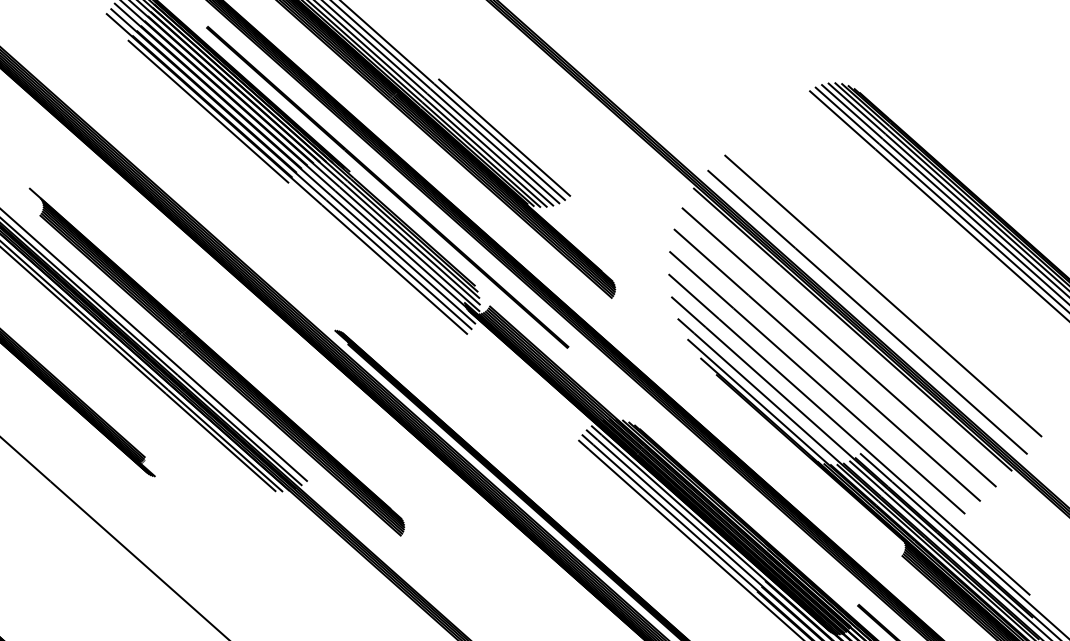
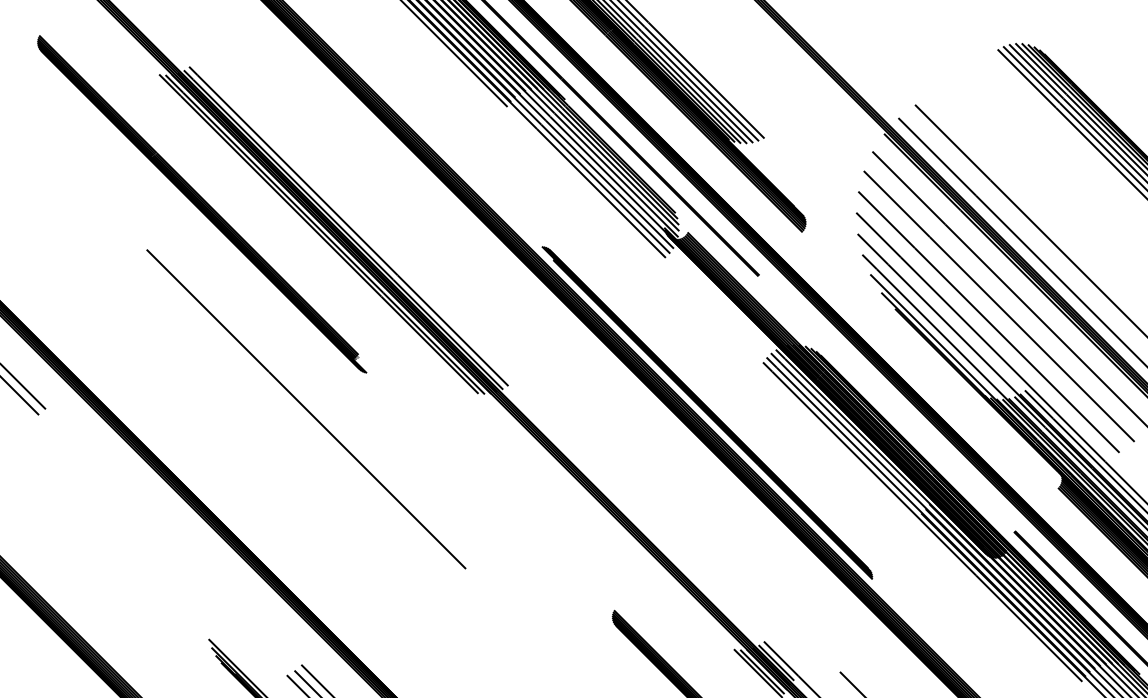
line: (504, 137) -> (710, 76), removed
part: (216, 361) -> (430, 269), removed

